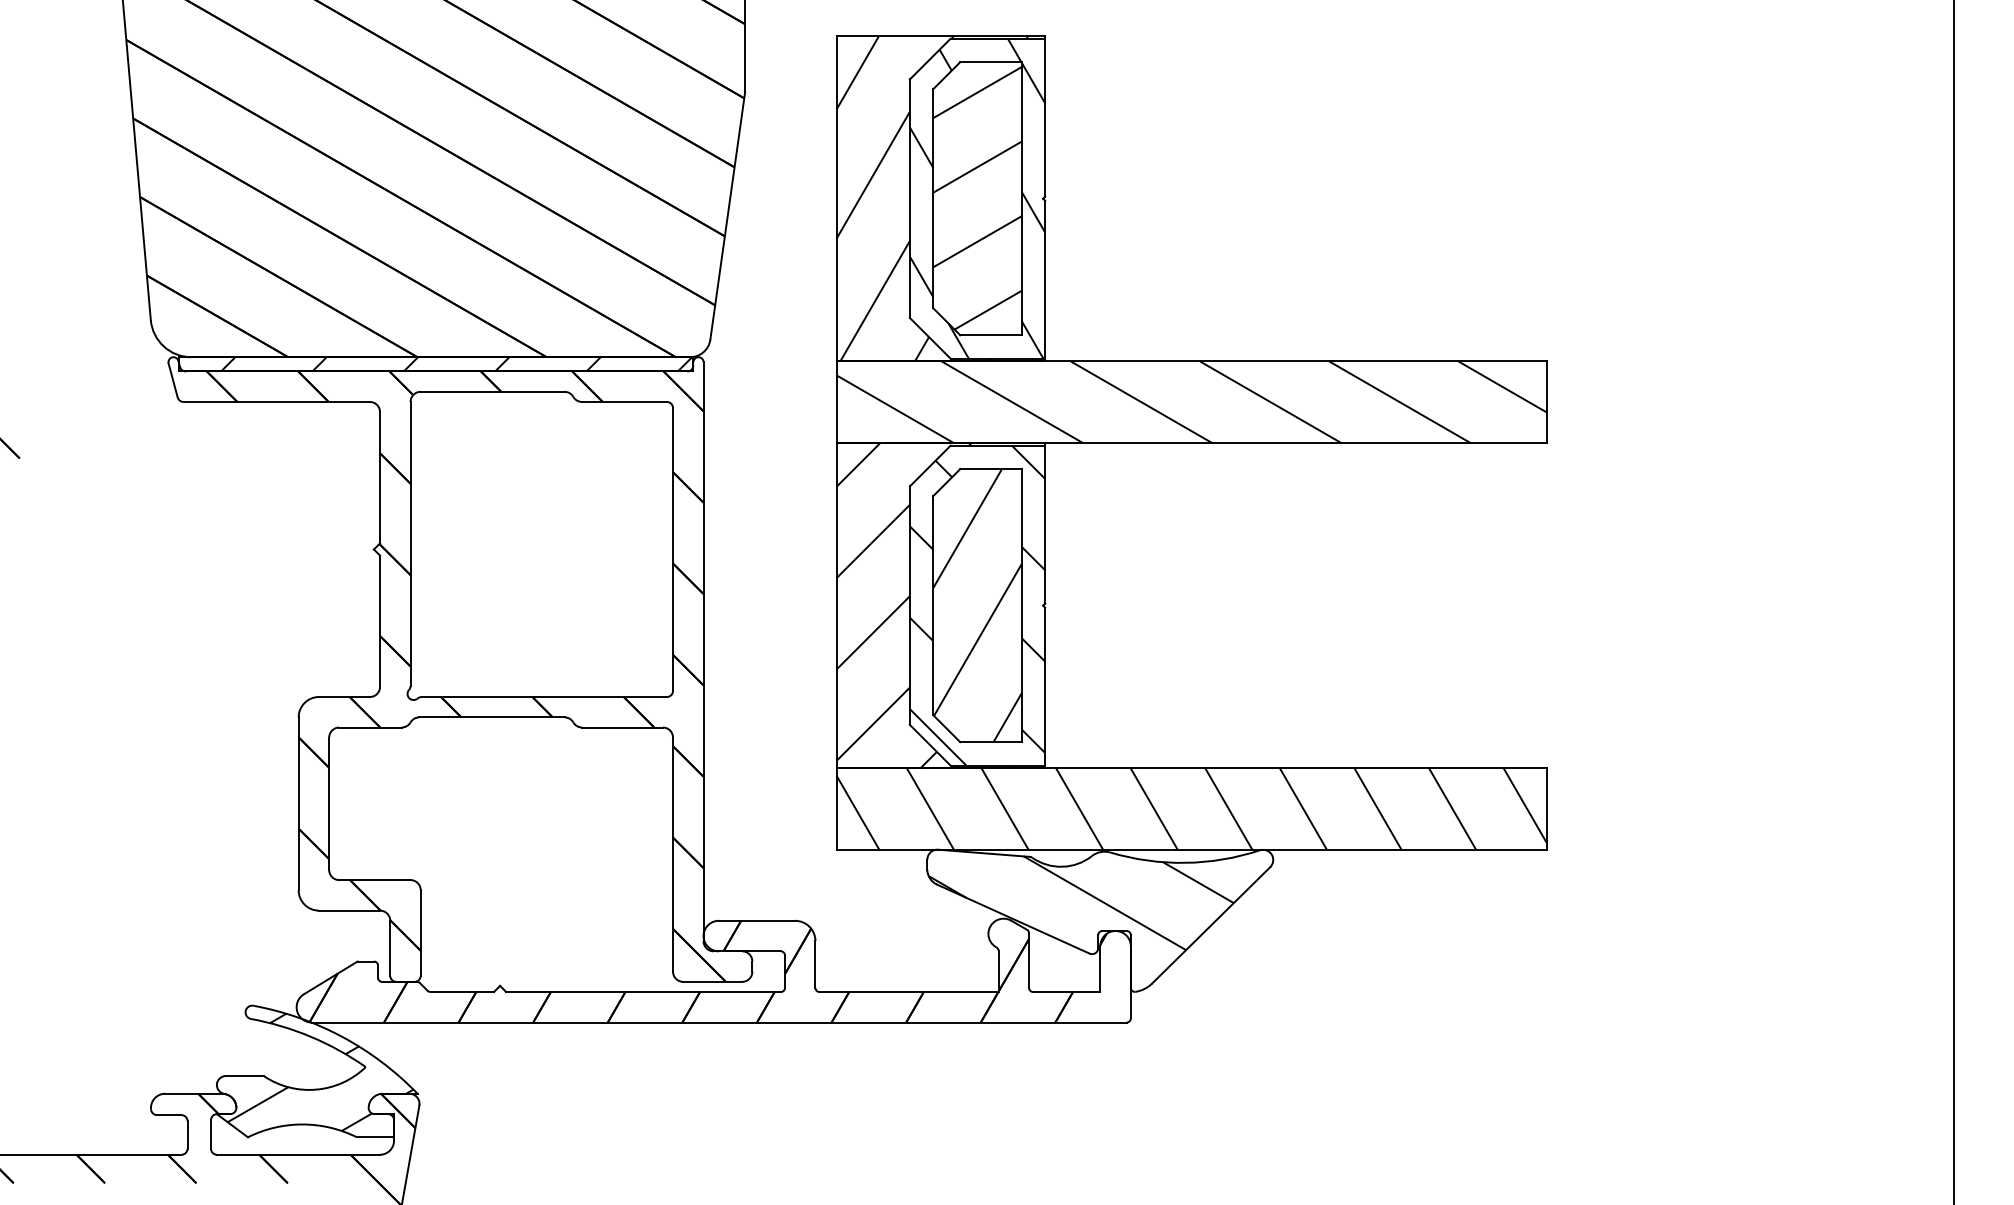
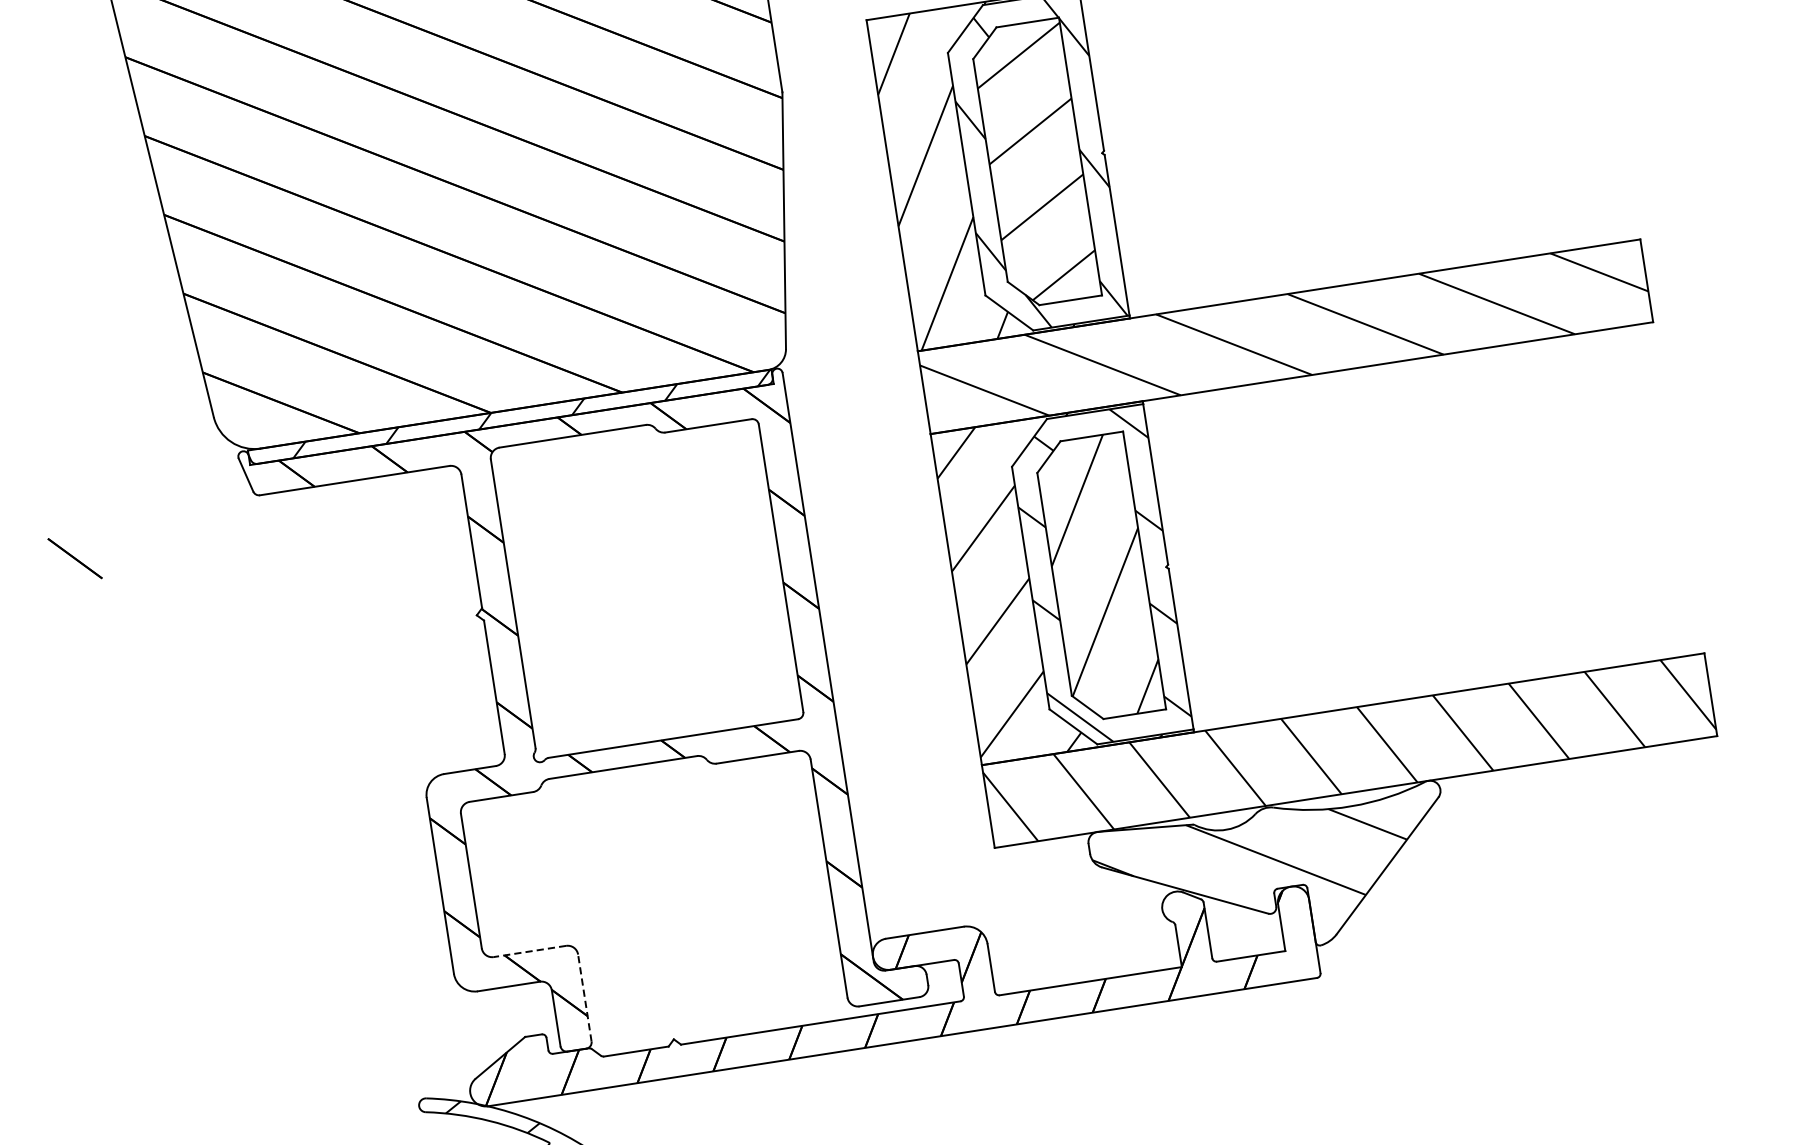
line: (374, 880) -> (529, 951), solid -> dashed
line: (420, 933) -> (584, 998), solid -> dashed

